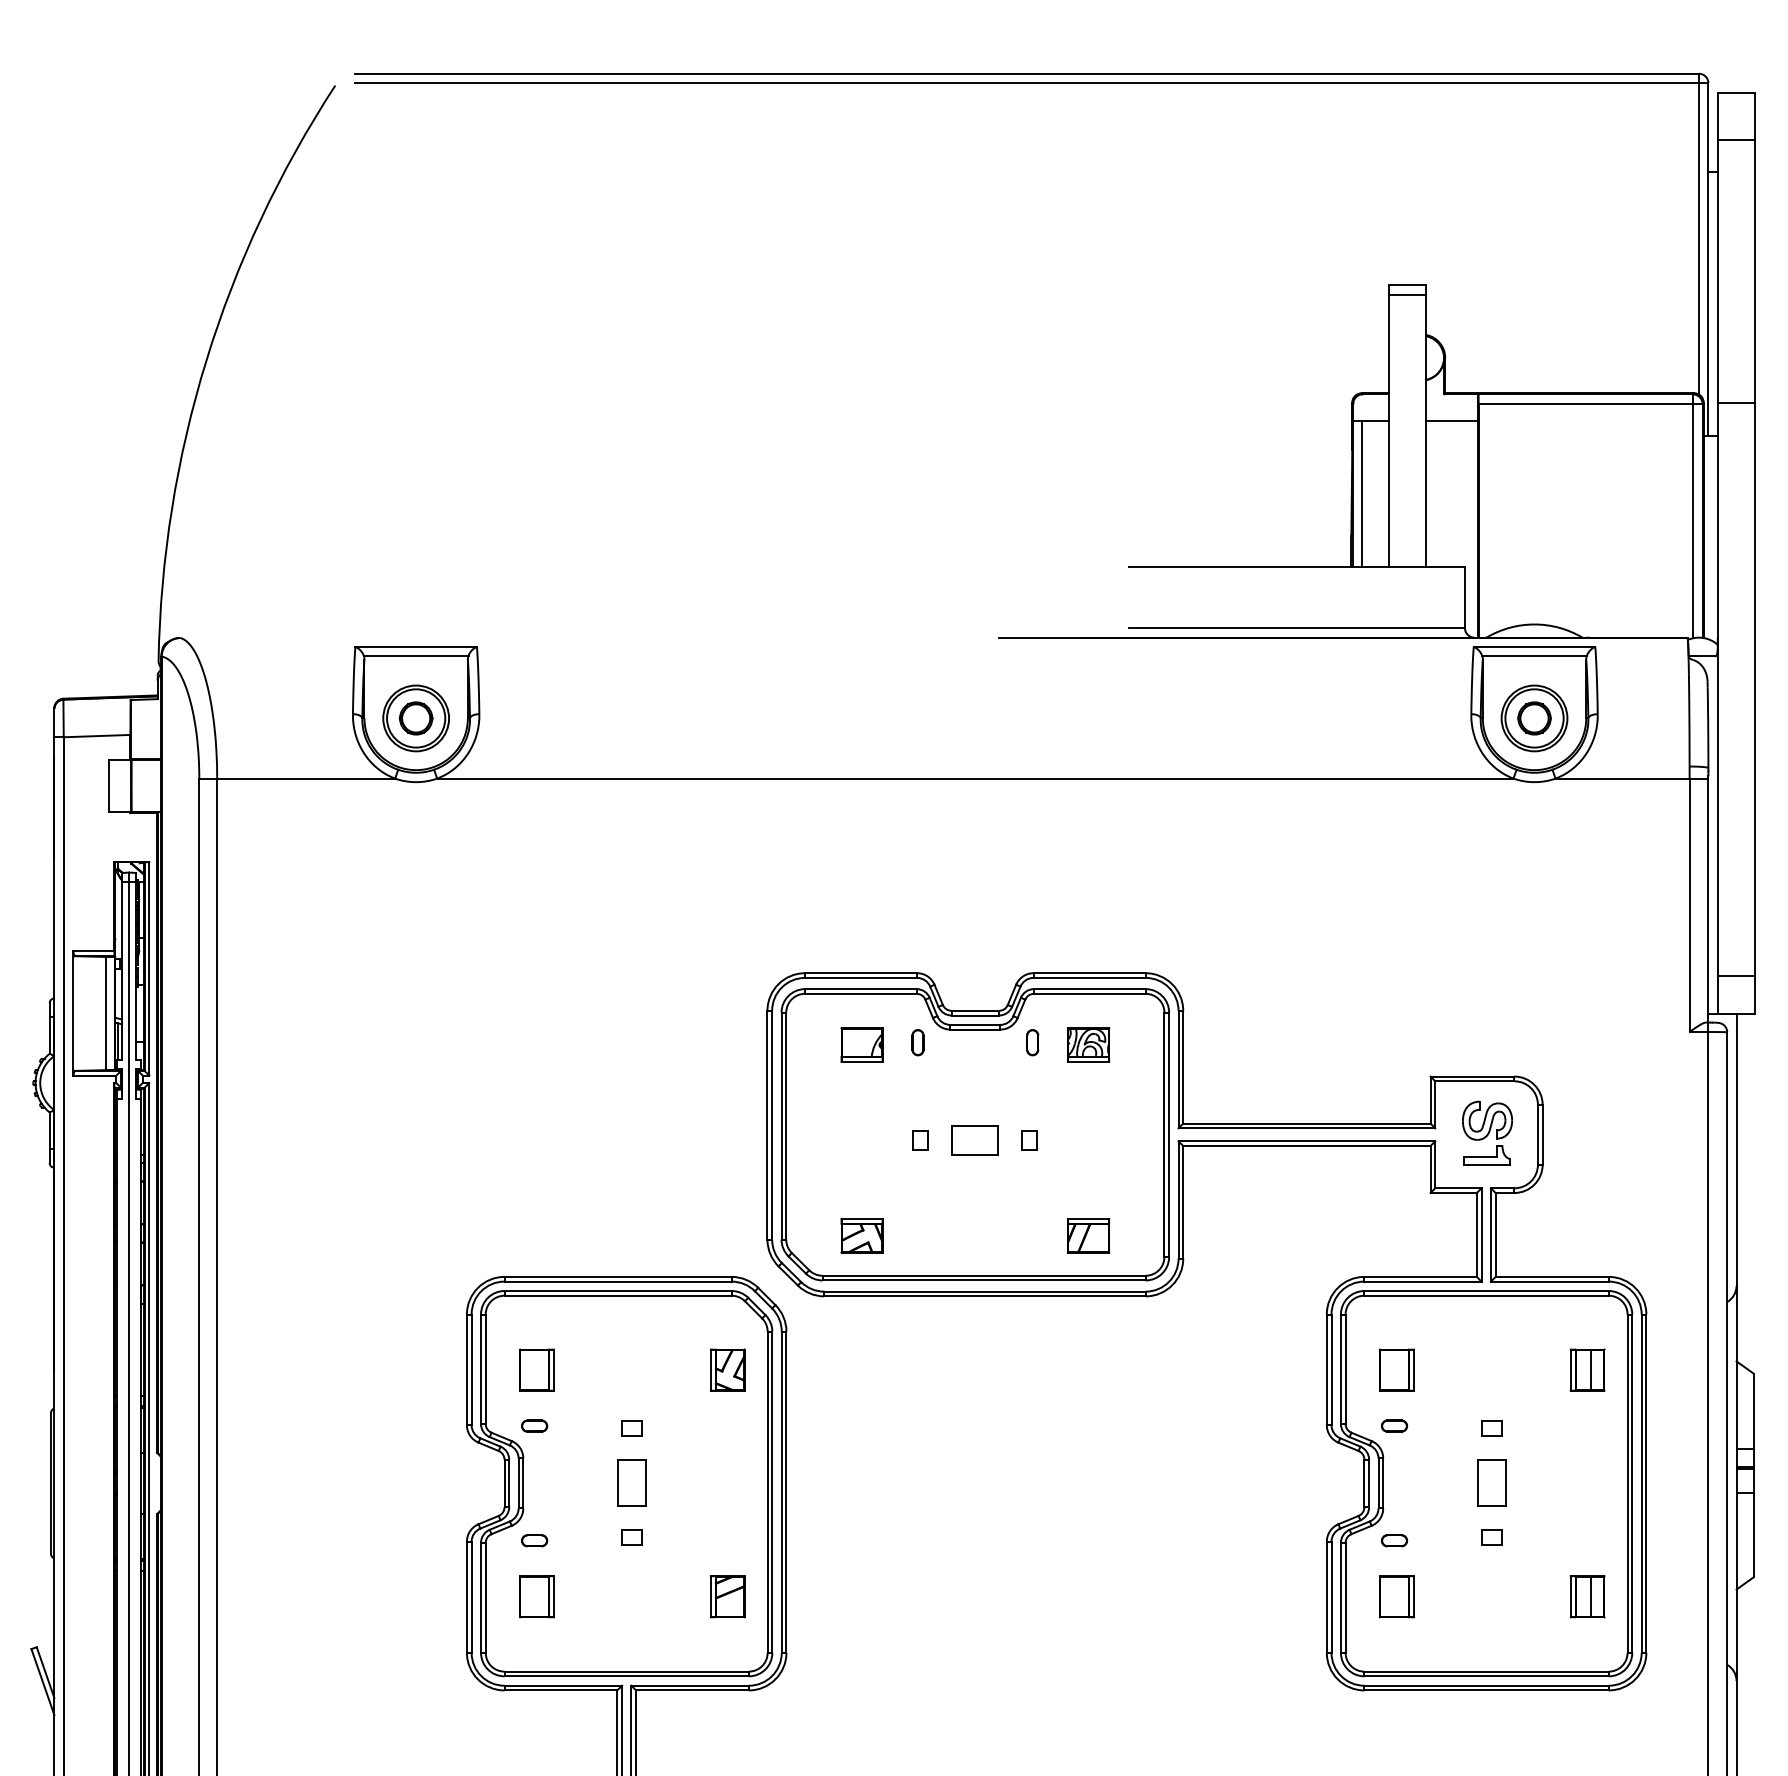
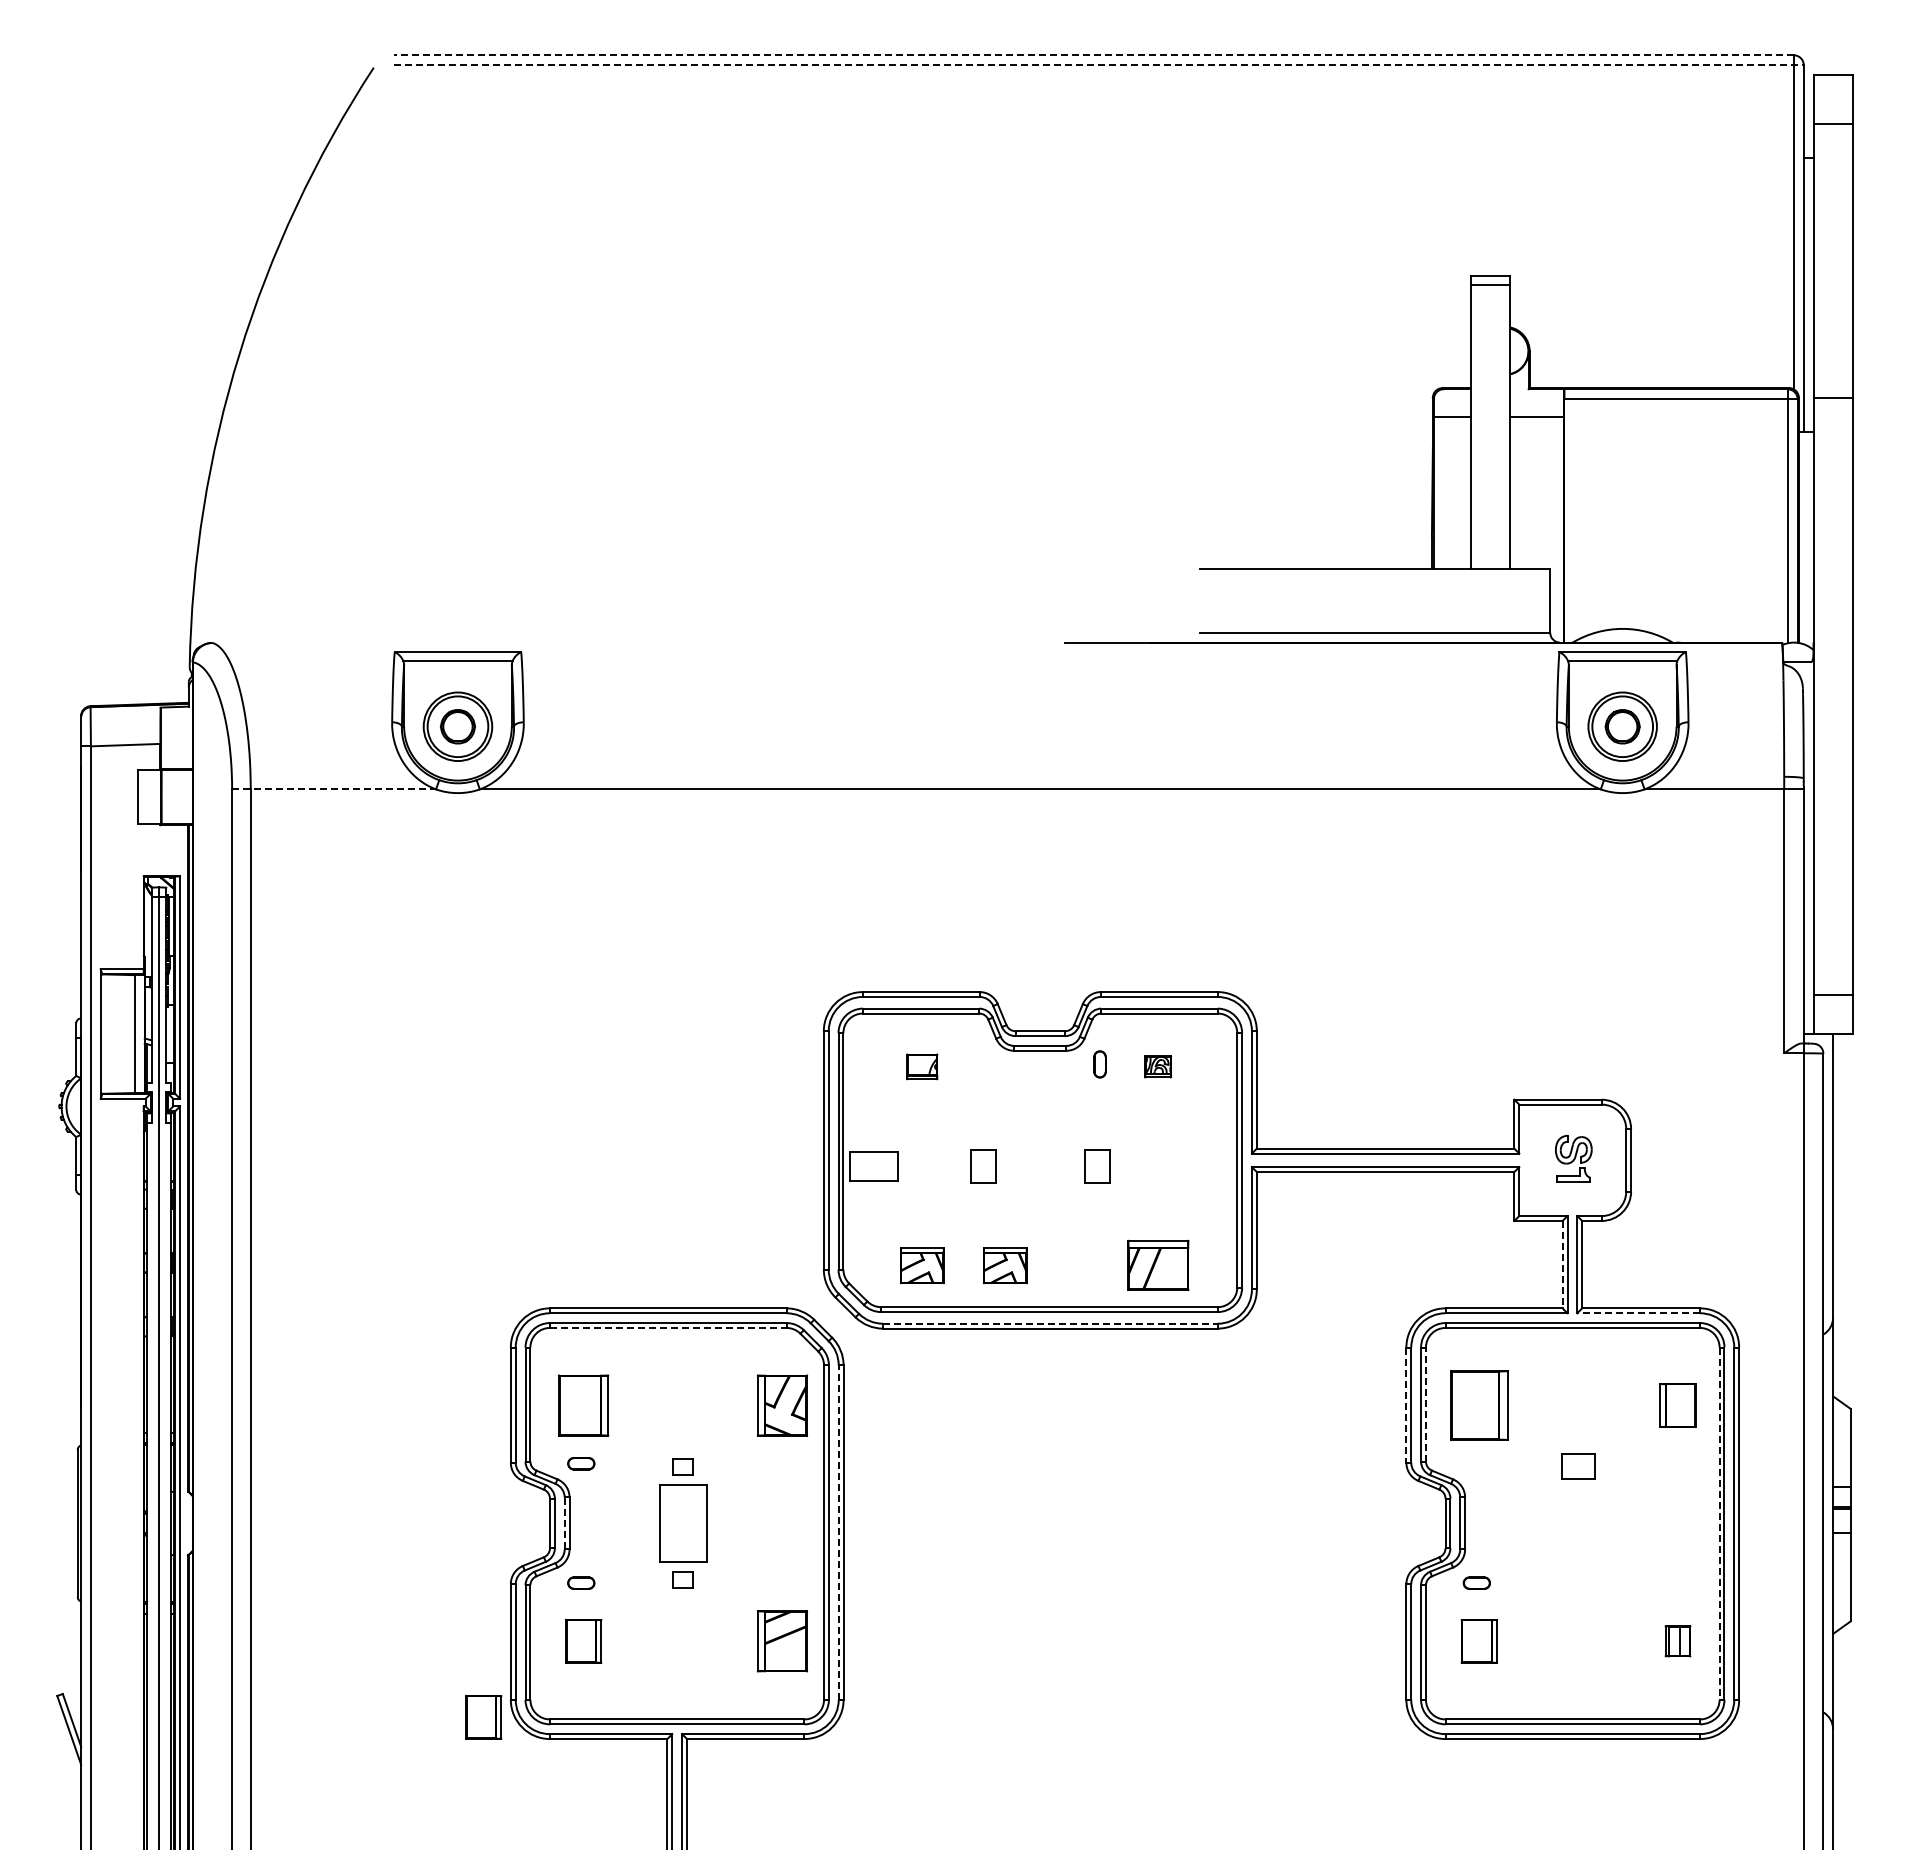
line: (1027, 73) -> (1094, 55), solid -> dashed
line: (1032, 83) -> (1099, 65), solid -> dashed
line: (1362, 494) -> (1443, 493), removed
line: (297, 778) -> (334, 789), solid -> dashed
part: (917, 1042) -> (980, 1064), removed
part: (861, 1044) -> (921, 1066), size x0.7
part: (1087, 1044) -> (1157, 1066), size x0.6
part: (1487, 1133) -> (1573, 1158), size x0.7
part: (920, 1140) -> (983, 1166), size x1.6
part: (974, 1140) -> (873, 1166), moved
part: (1029, 1140) -> (1096, 1166), size x1.6
line: (1476, 1234) -> (1562, 1264), solid -> dashed
part: (940, 1235) -> (1004, 1265), added
part: (1087, 1235) -> (1157, 1265), size x1.4
line: (1549, 1281) -> (1638, 1313), solid -> dashed
line: (985, 1291) -> (1050, 1323), solid -> dashed
line: (618, 1295) -> (668, 1327), solid -> dashed
line: (1345, 1369) -> (1425, 1404), solid -> dashed
part: (536, 1370) -> (583, 1405), size x1.4
part: (727, 1370) -> (782, 1405), size x1.4
line: (1326, 1370) -> (1406, 1405), solid -> dashed
part: (1396, 1370) -> (1478, 1405), size x1.6
line: (1590, 1370) -> (1681, 1405), removed
part: (1394, 1425) -> (1476, 1463), removed
part: (1492, 1428) -> (1578, 1466), size x1.6
line: (518, 1482) -> (564, 1522), solid -> dashed
part: (631, 1482) -> (682, 1522), size x1.6
part: (1492, 1482) -> (1578, 1522), removed
line: (1627, 1484) -> (1719, 1524), solid -> dashed
line: (781, 1492) -> (838, 1532), solid -> dashed
part: (1492, 1537) -> (1578, 1579), removed
part: (1587, 1595) -> (1677, 1640), size x0.7
part: (727, 1596) -> (782, 1641), size x1.4
part: (440, 1668) -> (483, 1716), added

